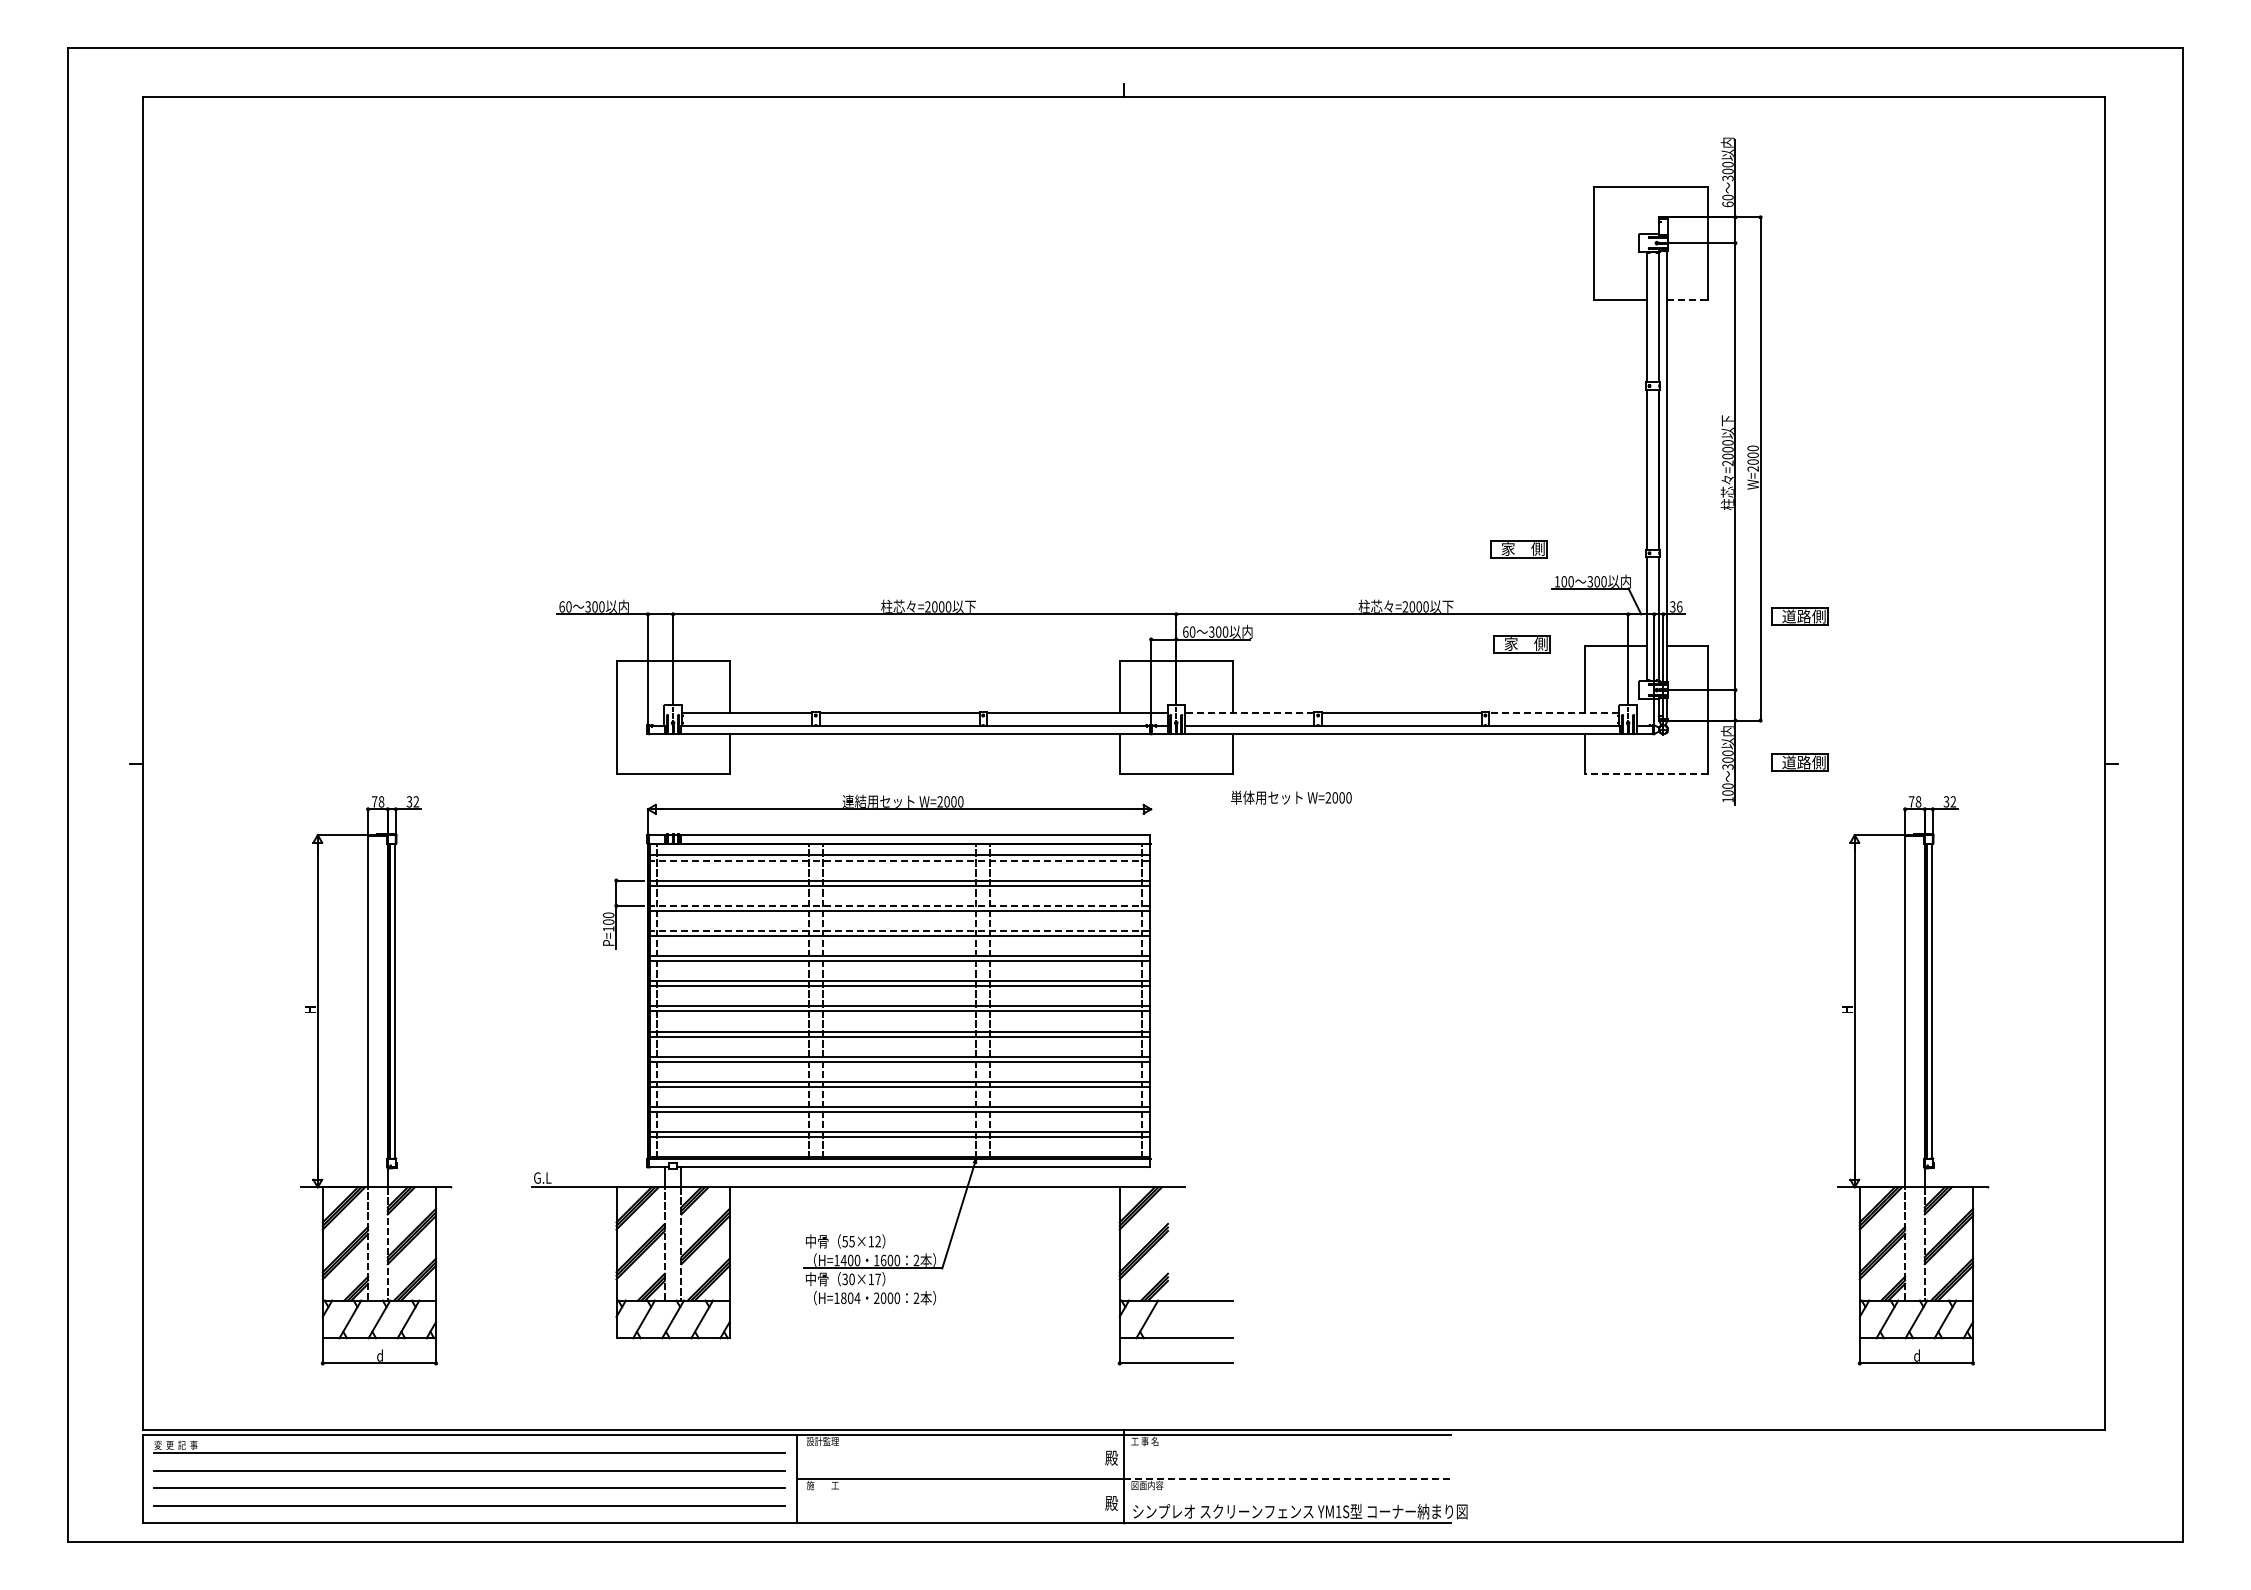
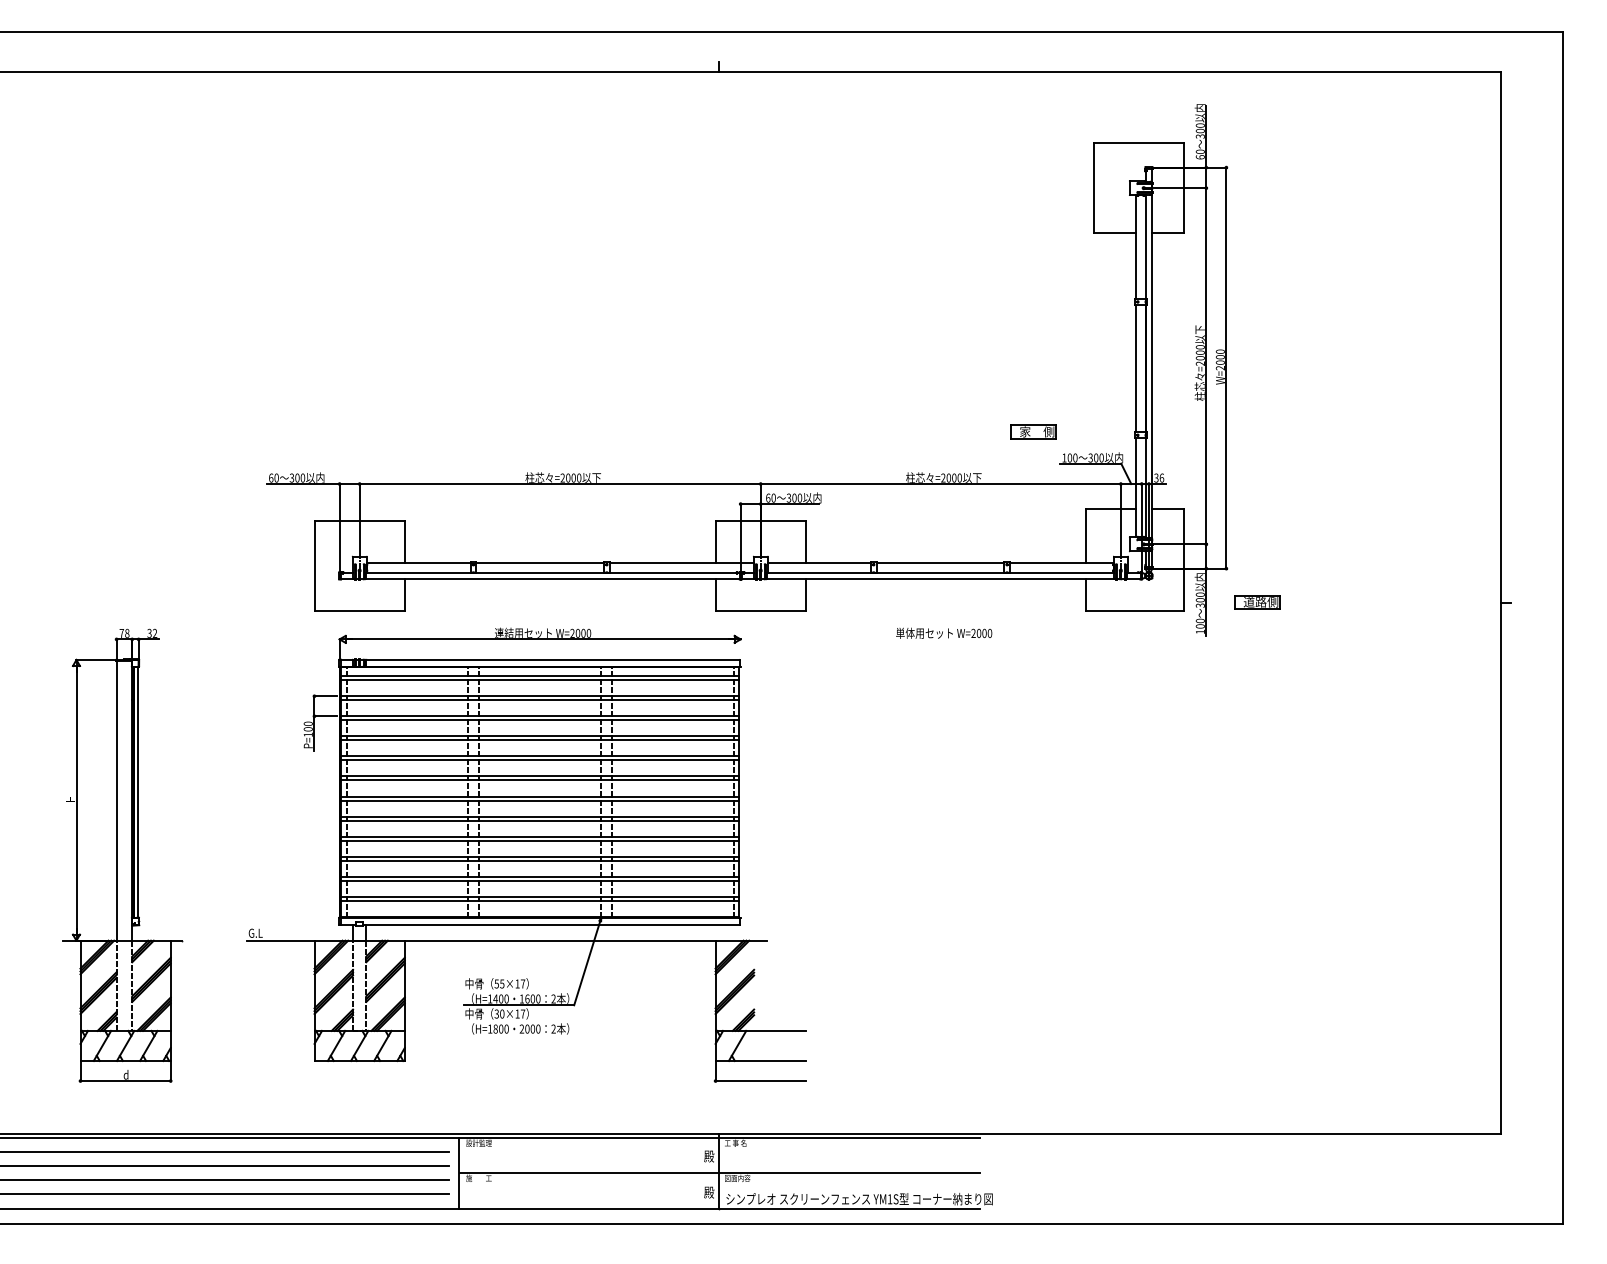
line: (1687, 299) -> (1168, 233), dashed -> solid
part: (1799, 616) -> (1257, 485), removed
part: (1521, 644) -> (1035, 508), removed
line: (1249, 713) -> (819, 563), dashed -> solid
line: (1553, 713) -> (1061, 563), dashed -> solid
line: (1645, 773) -> (1134, 610), dashed -> solid
text: (1291, 797) -> (944, 633), moved
line: (899, 860) -> (540, 680), dashed -> solid
line: (899, 905) -> (540, 716), dashed -> solid
line: (899, 930) -> (540, 735), dashed -> solid
part: (1913, 1080) -> (1348, 855), removed
text: (877, 1241) -> (522, 983), 55×12 -> 55×17
text: (857, 1298) -> (506, 1029), H=1804 -> H=1800
line: (1287, 1479) -> (849, 1173), dashed -> solid

